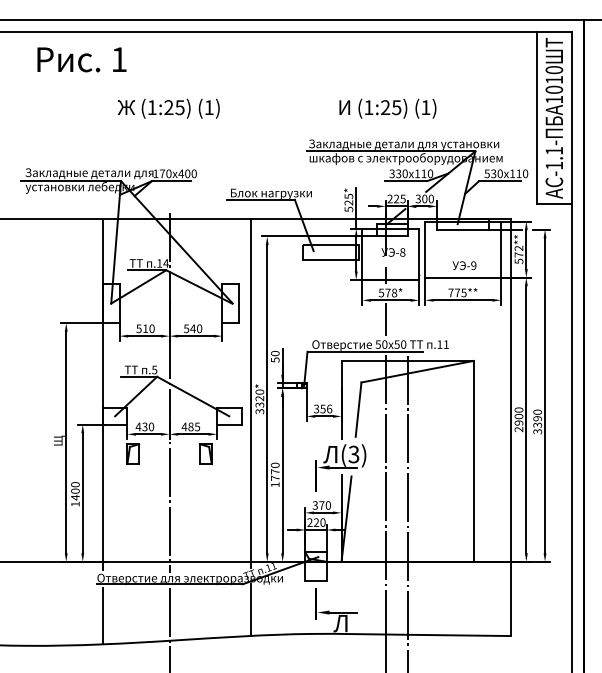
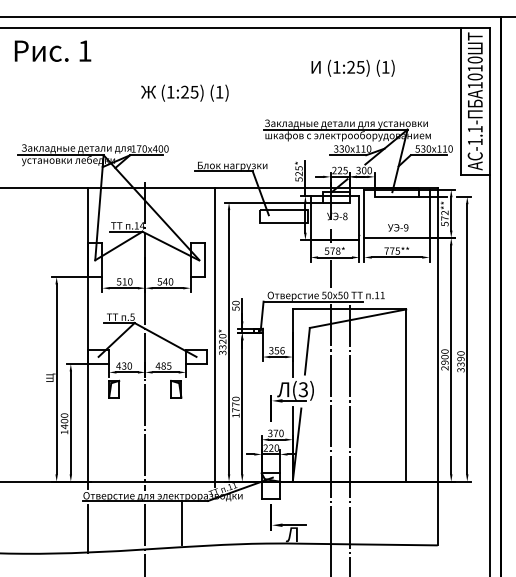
text: (81, 59) -> (52, 50), moved
text: (168, 108) -> (184, 92), moved
text: (387, 108) -> (352, 68), moved
line: (250, 609) -> (181, 522), moved

